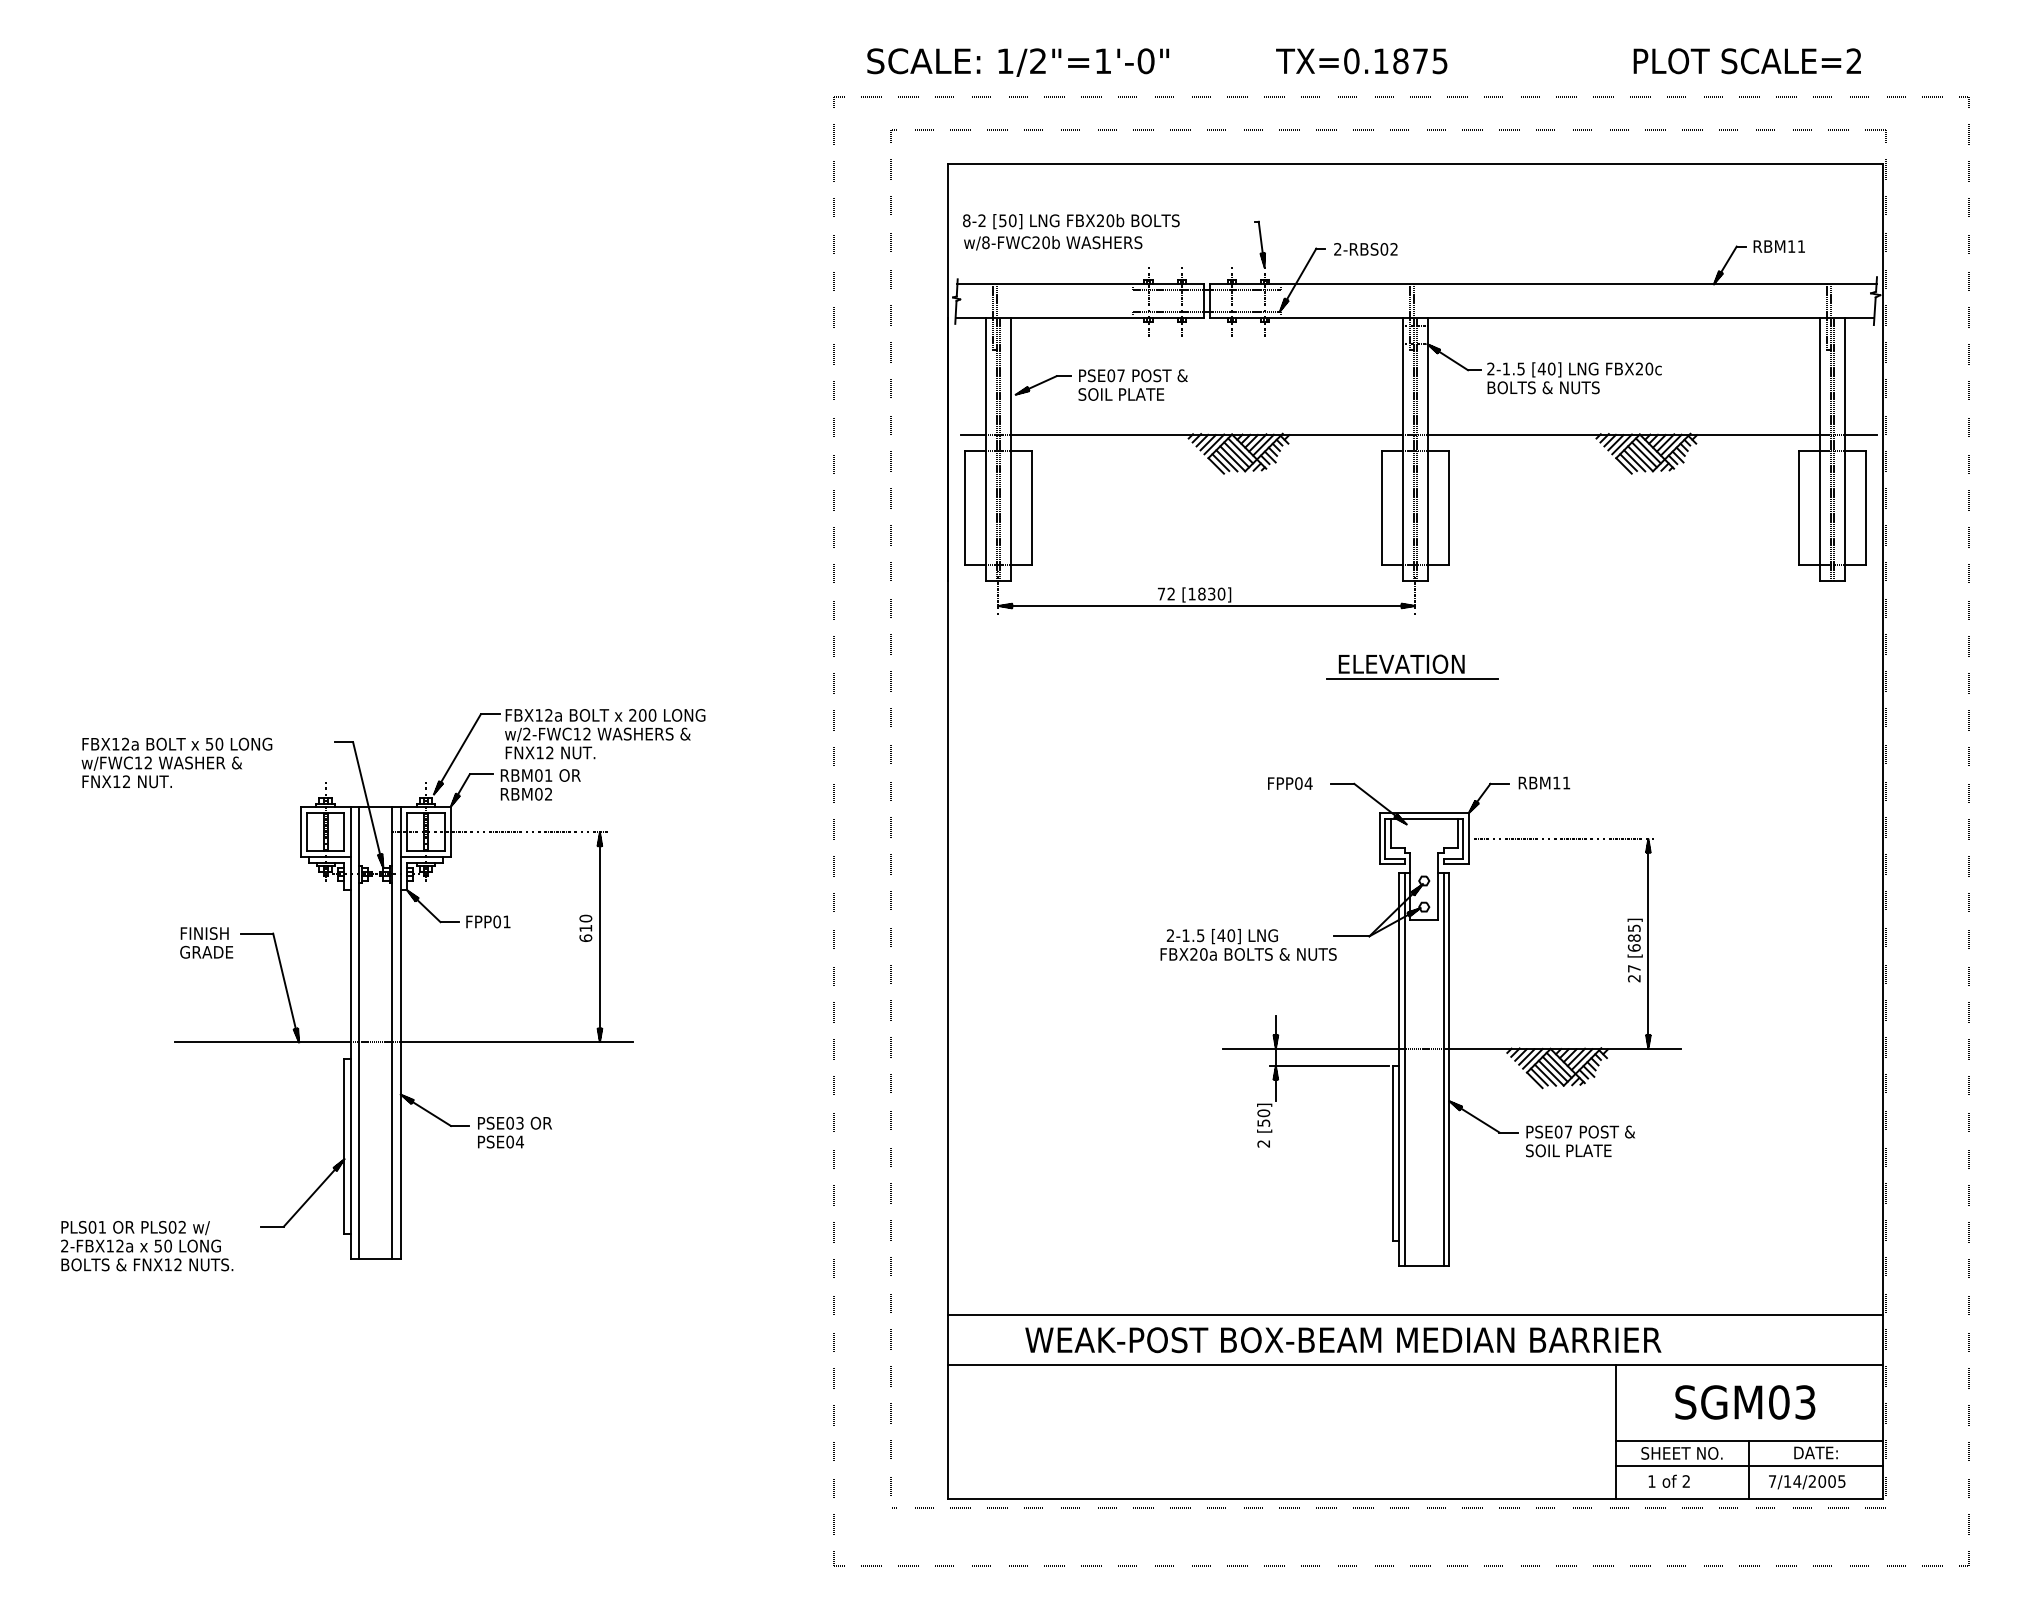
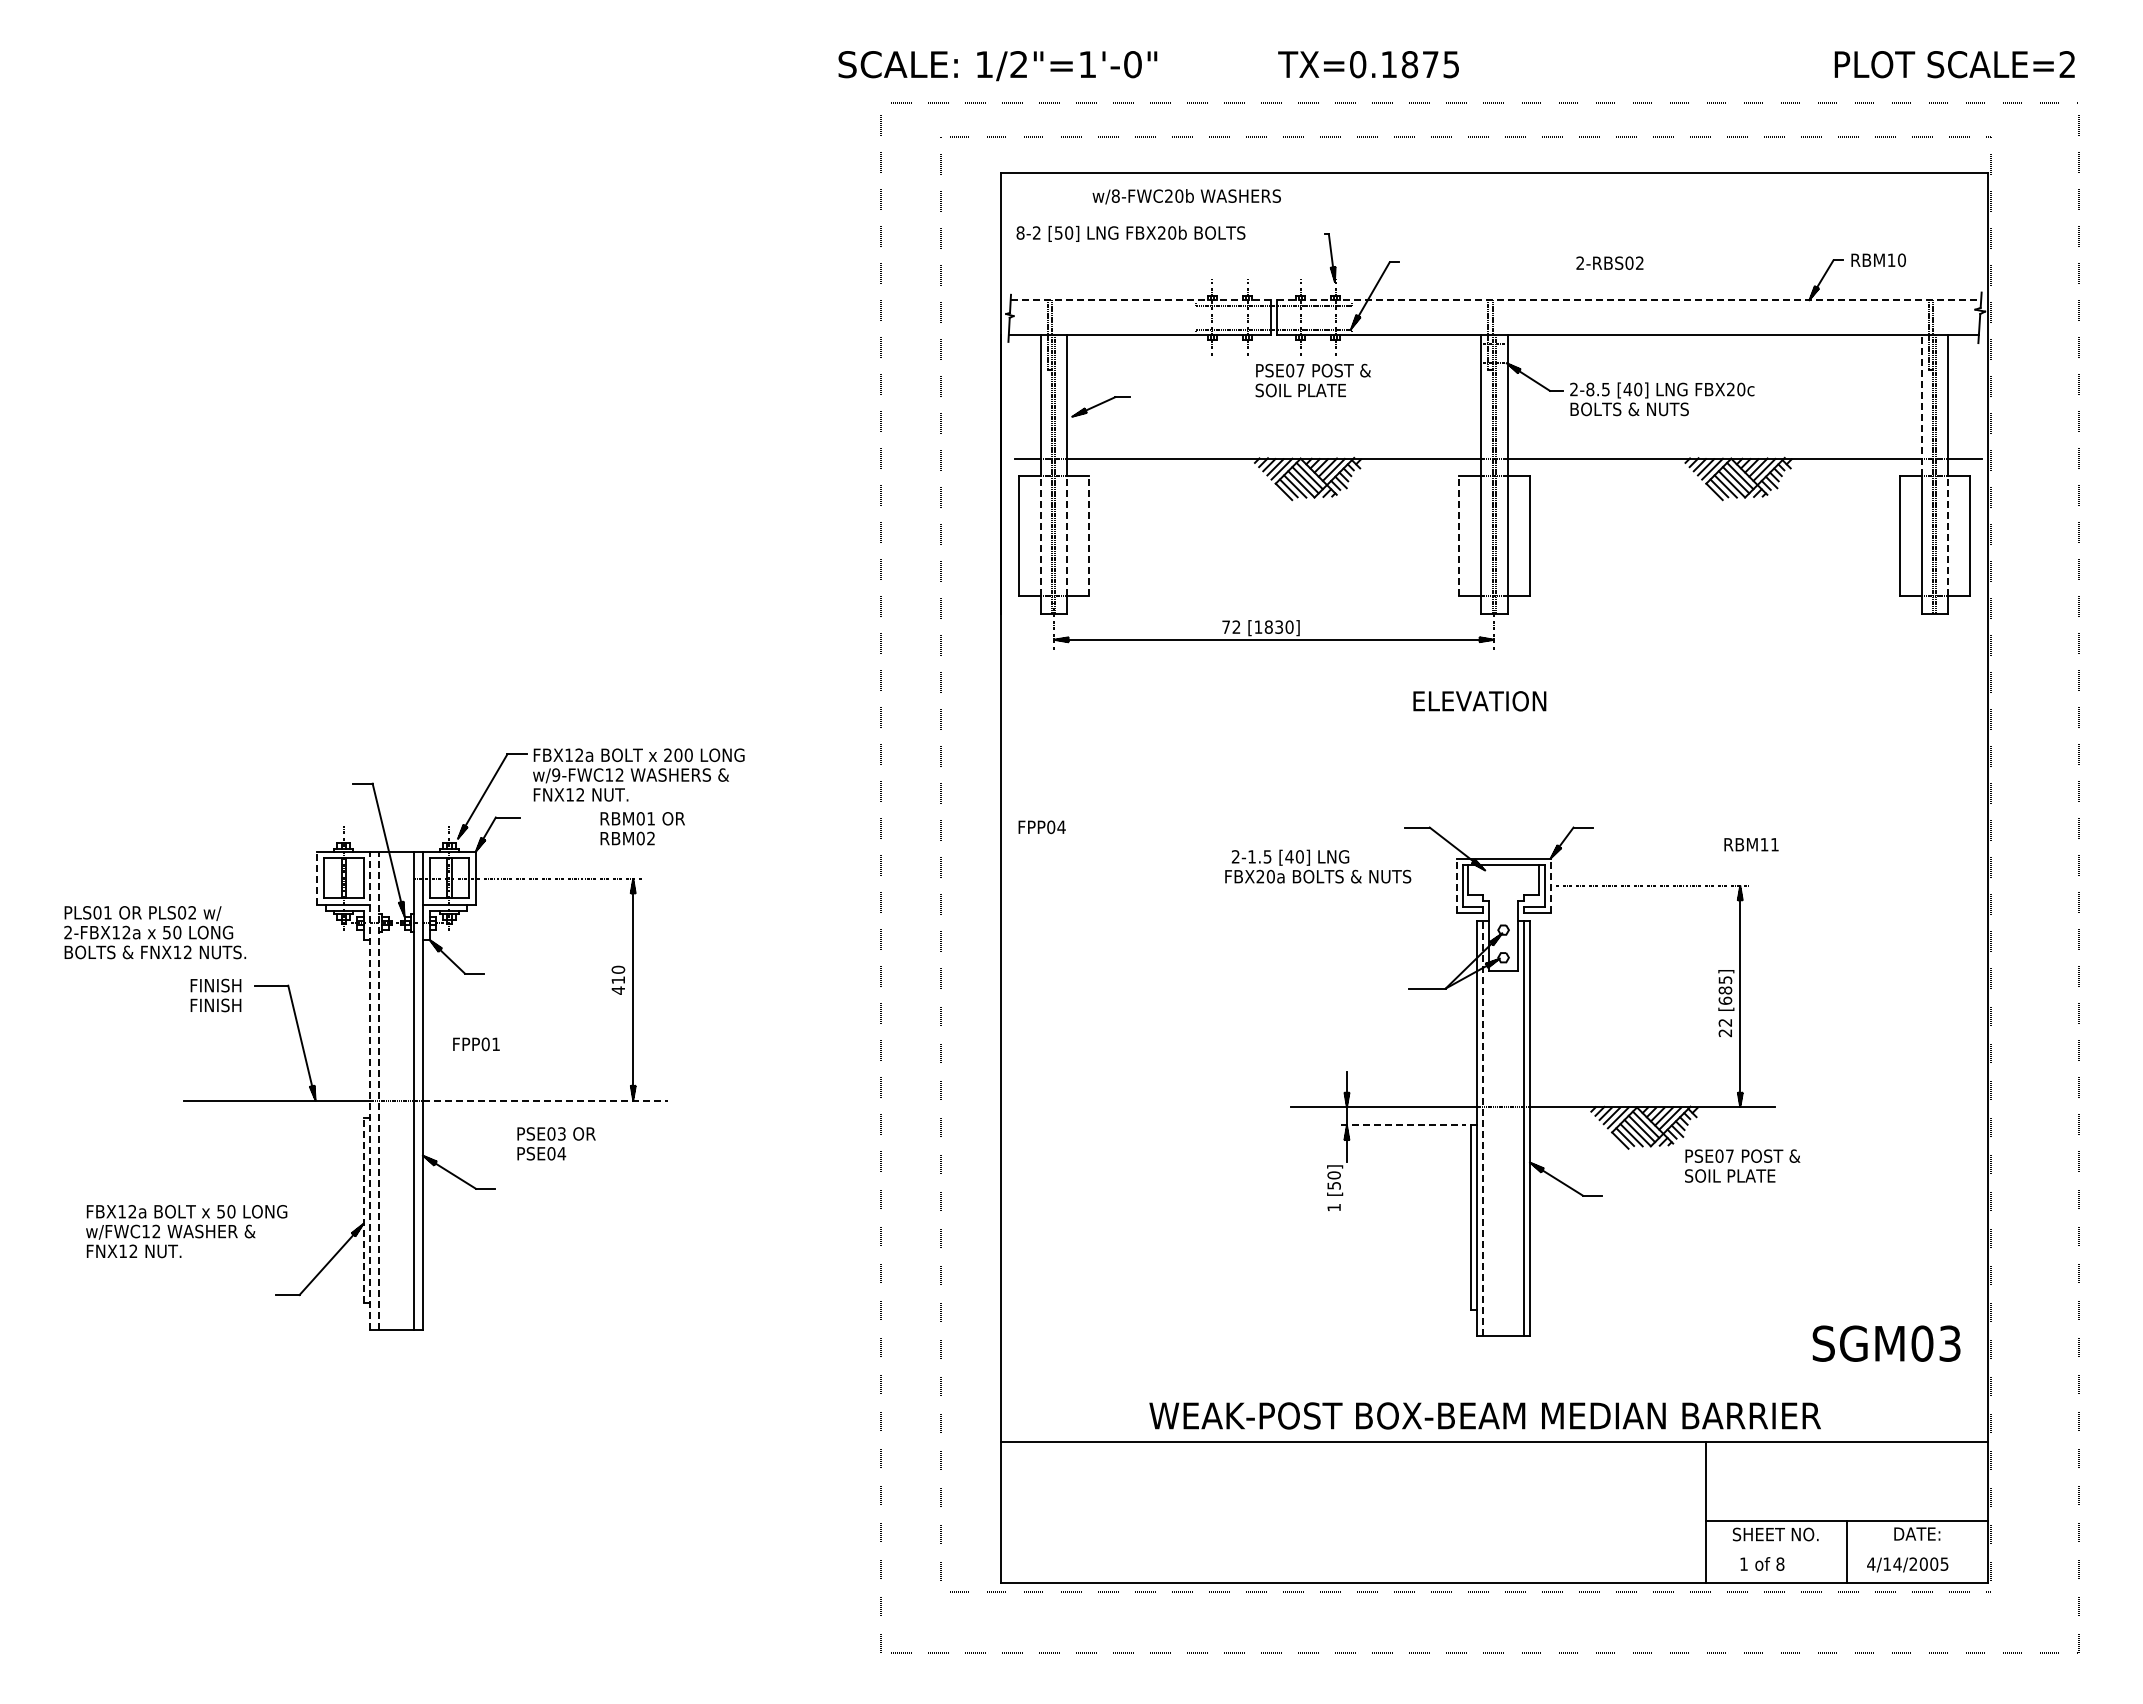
text: (1361, 61) -> (1368, 64), moved
text: (1747, 61) -> (1954, 64), moved
text: (1017, 63) -> (997, 66), moved
text: (1052, 243) -> (1186, 196), moved
text: (1801, 246) -> (1901, 260), RBM11 -> RBM10
text: (1365, 248) -> (1609, 262), moved
line: (1081, 284) -> (1141, 300), solid -> dashed
line: (1543, 284) -> (1629, 300), solid -> dashed
text: (1506, 368) -> (1590, 389), 2-1.5 -> 2-8.5
line: (1820, 384) -> (1921, 405), solid -> dashed
text: (1132, 385) -> (1312, 380), moved
line: (985, 507) -> (1040, 535), solid -> dashed
line: (1011, 507) -> (1067, 535), solid -> dashed
line: (1032, 507) -> (1089, 535), solid -> dashed
line: (1382, 507) -> (1459, 535), solid -> dashed
line: (1845, 507) -> (1948, 535), solid -> dashed
line: (1412, 678) -> (1491, 716), removed
text: (527, 733) -> (556, 774), w/2-FWC12 -> w/9-FWC12
text: (176, 762) -> (186, 1231), moved
text: (1544, 782) -> (1751, 844), moved
text: (1289, 783) -> (1041, 827), moved
text: (540, 784) -> (642, 828), moved
line: (300, 831) -> (317, 877), solid -> dashed
line: (1379, 838) -> (1456, 885), solid -> dashed
line: (1468, 838) -> (1550, 885), solid -> dashed
text: (488, 922) -> (476, 1044), moved
text: (585, 938) -> (618, 990), 610 -> 410
text: (1248, 944) -> (1318, 866), moved
text: (206, 952) -> (217, 1005), GRADE -> FINISH
text: (1633, 968) -> (1724, 1022), 27 -> 22
line: (351, 1032) -> (370, 1090), solid -> dashed
line: (358, 1032) -> (378, 1090), solid -> dashed
line: (516, 1042) -> (545, 1100), solid -> dashed
line: (1329, 1066) -> (1403, 1125), solid -> dashed
line: (1405, 1068) -> (1483, 1128), solid -> dashed
text: (514, 1132) -> (556, 1143), moved
text: (1580, 1140) -> (1742, 1165), moved
text: (1263, 1143) -> (1333, 1207), 2 -> 1
line: (344, 1146) -> (363, 1210), solid -> dashed
text: (147, 1245) -> (155, 932), moved
line: (1415, 1315) -> (1494, 1388), removed
text: (1342, 1339) -> (1484, 1415), moved
text: (1745, 1402) -> (1886, 1343), moved
line: (1749, 1465) -> (1846, 1547), removed
text: (1686, 1480) -> (1780, 1563), 2 -> 8
text: (1772, 1480) -> (1871, 1563), 7/14/2005 -> 4/14/2005

